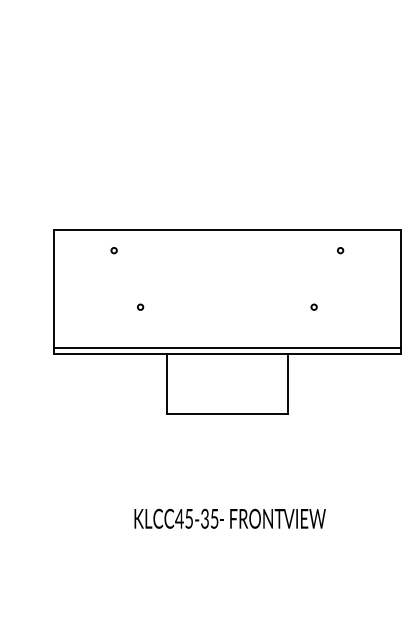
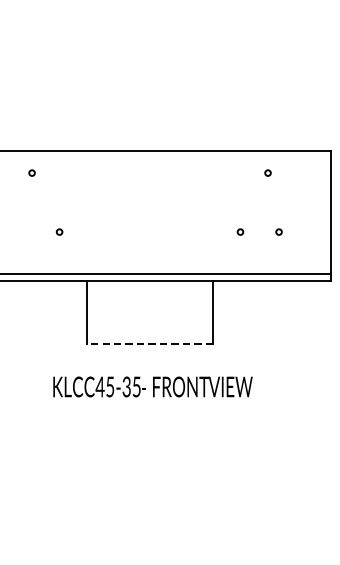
circle: (350, 306) -> (278, 231), added
line: (226, 414) -> (149, 343), solid -> dashed
text: (229, 518) -> (152, 386), moved

